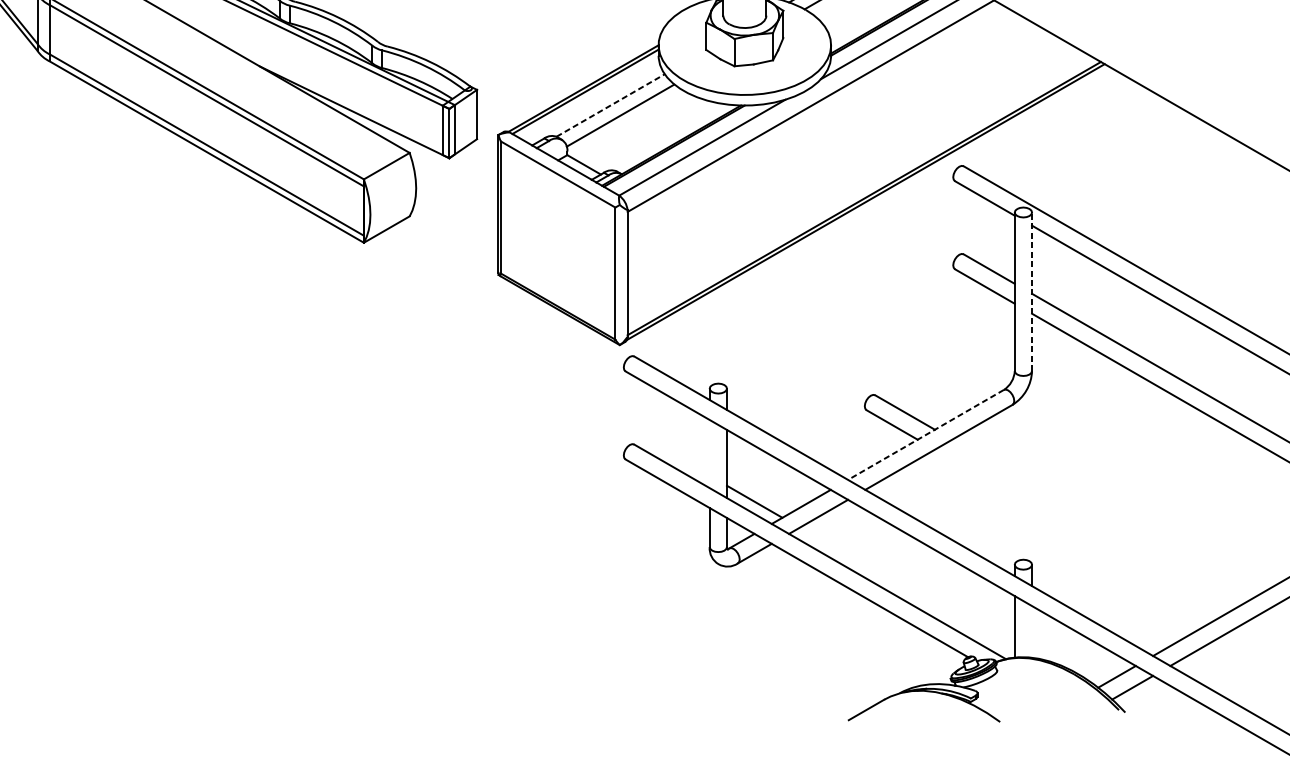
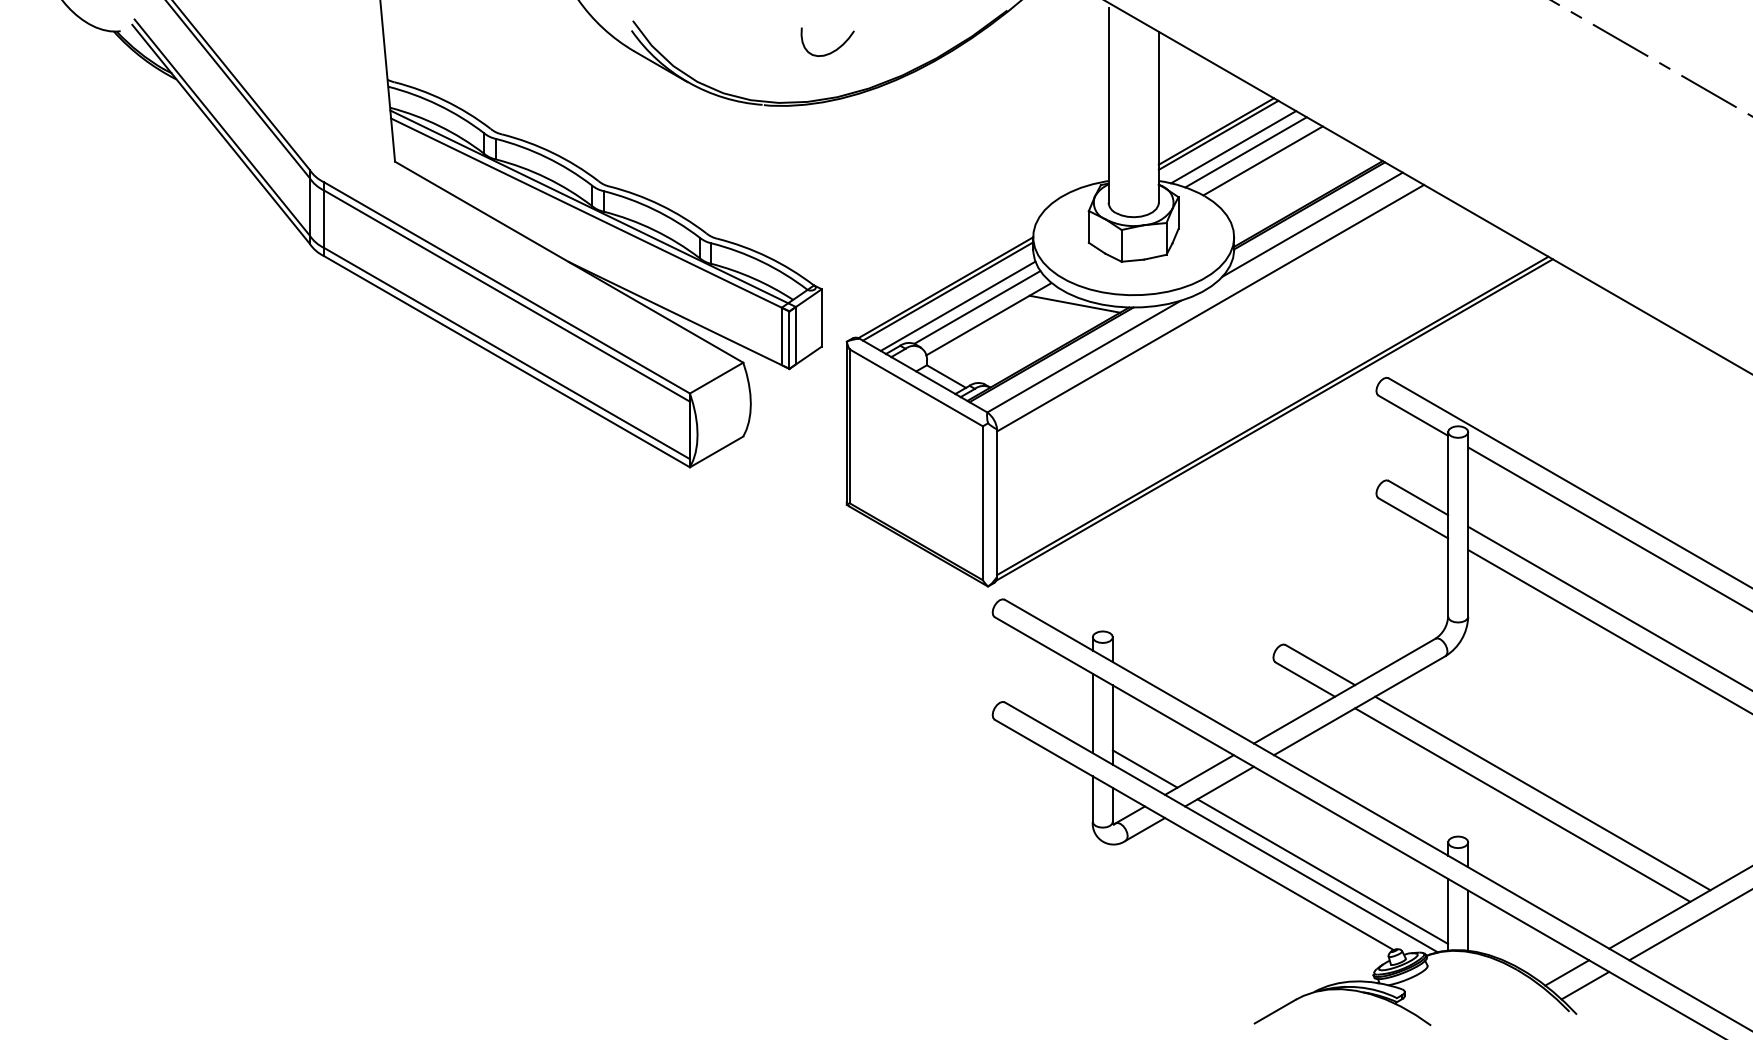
line: (694, 102) -> (1074, 303), added
line: (593, 103) -> (957, 305), added
line: (610, 105) -> (977, 307), dashed -> solid
line: (1032, 290) -> (1468, 523), dashed -> solid
line: (925, 435) -> (1344, 691), dashed -> solid
line: (709, 454) -> (1092, 713), added
line: (1095, 522) -> (1542, 793), added
line: (1078, 532) -> (1522, 804), added
line: (906, 589) -> (1322, 871), added
line: (1032, 631) -> (1468, 920), added

